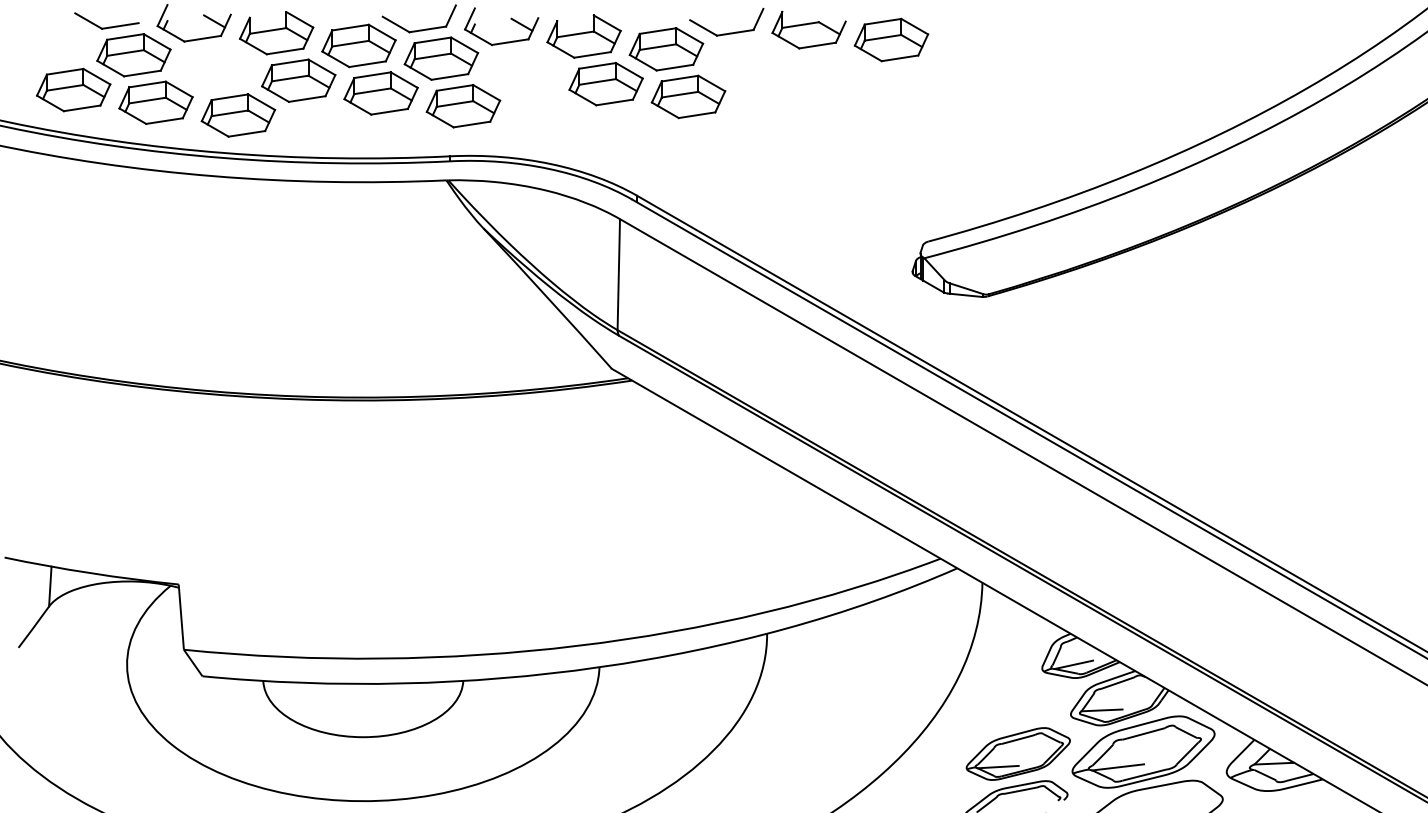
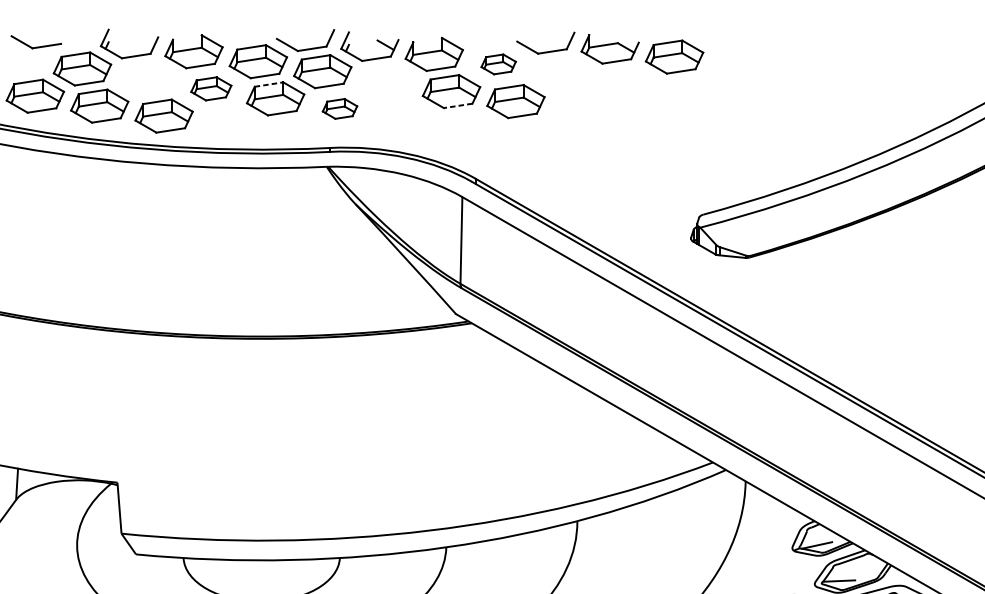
line: (214, 21) -> (145, 42), removed
part: (108, 26) -> (37, 46), moved
part: (666, 49) -> (498, 64), size x0.6
line: (372, 75) -> (268, 84), solid -> dashed
part: (298, 80) -> (211, 88), size x0.7
line: (614, 102) -> (458, 105), solid -> dashed
part: (463, 106) -> (340, 109), size x0.6

